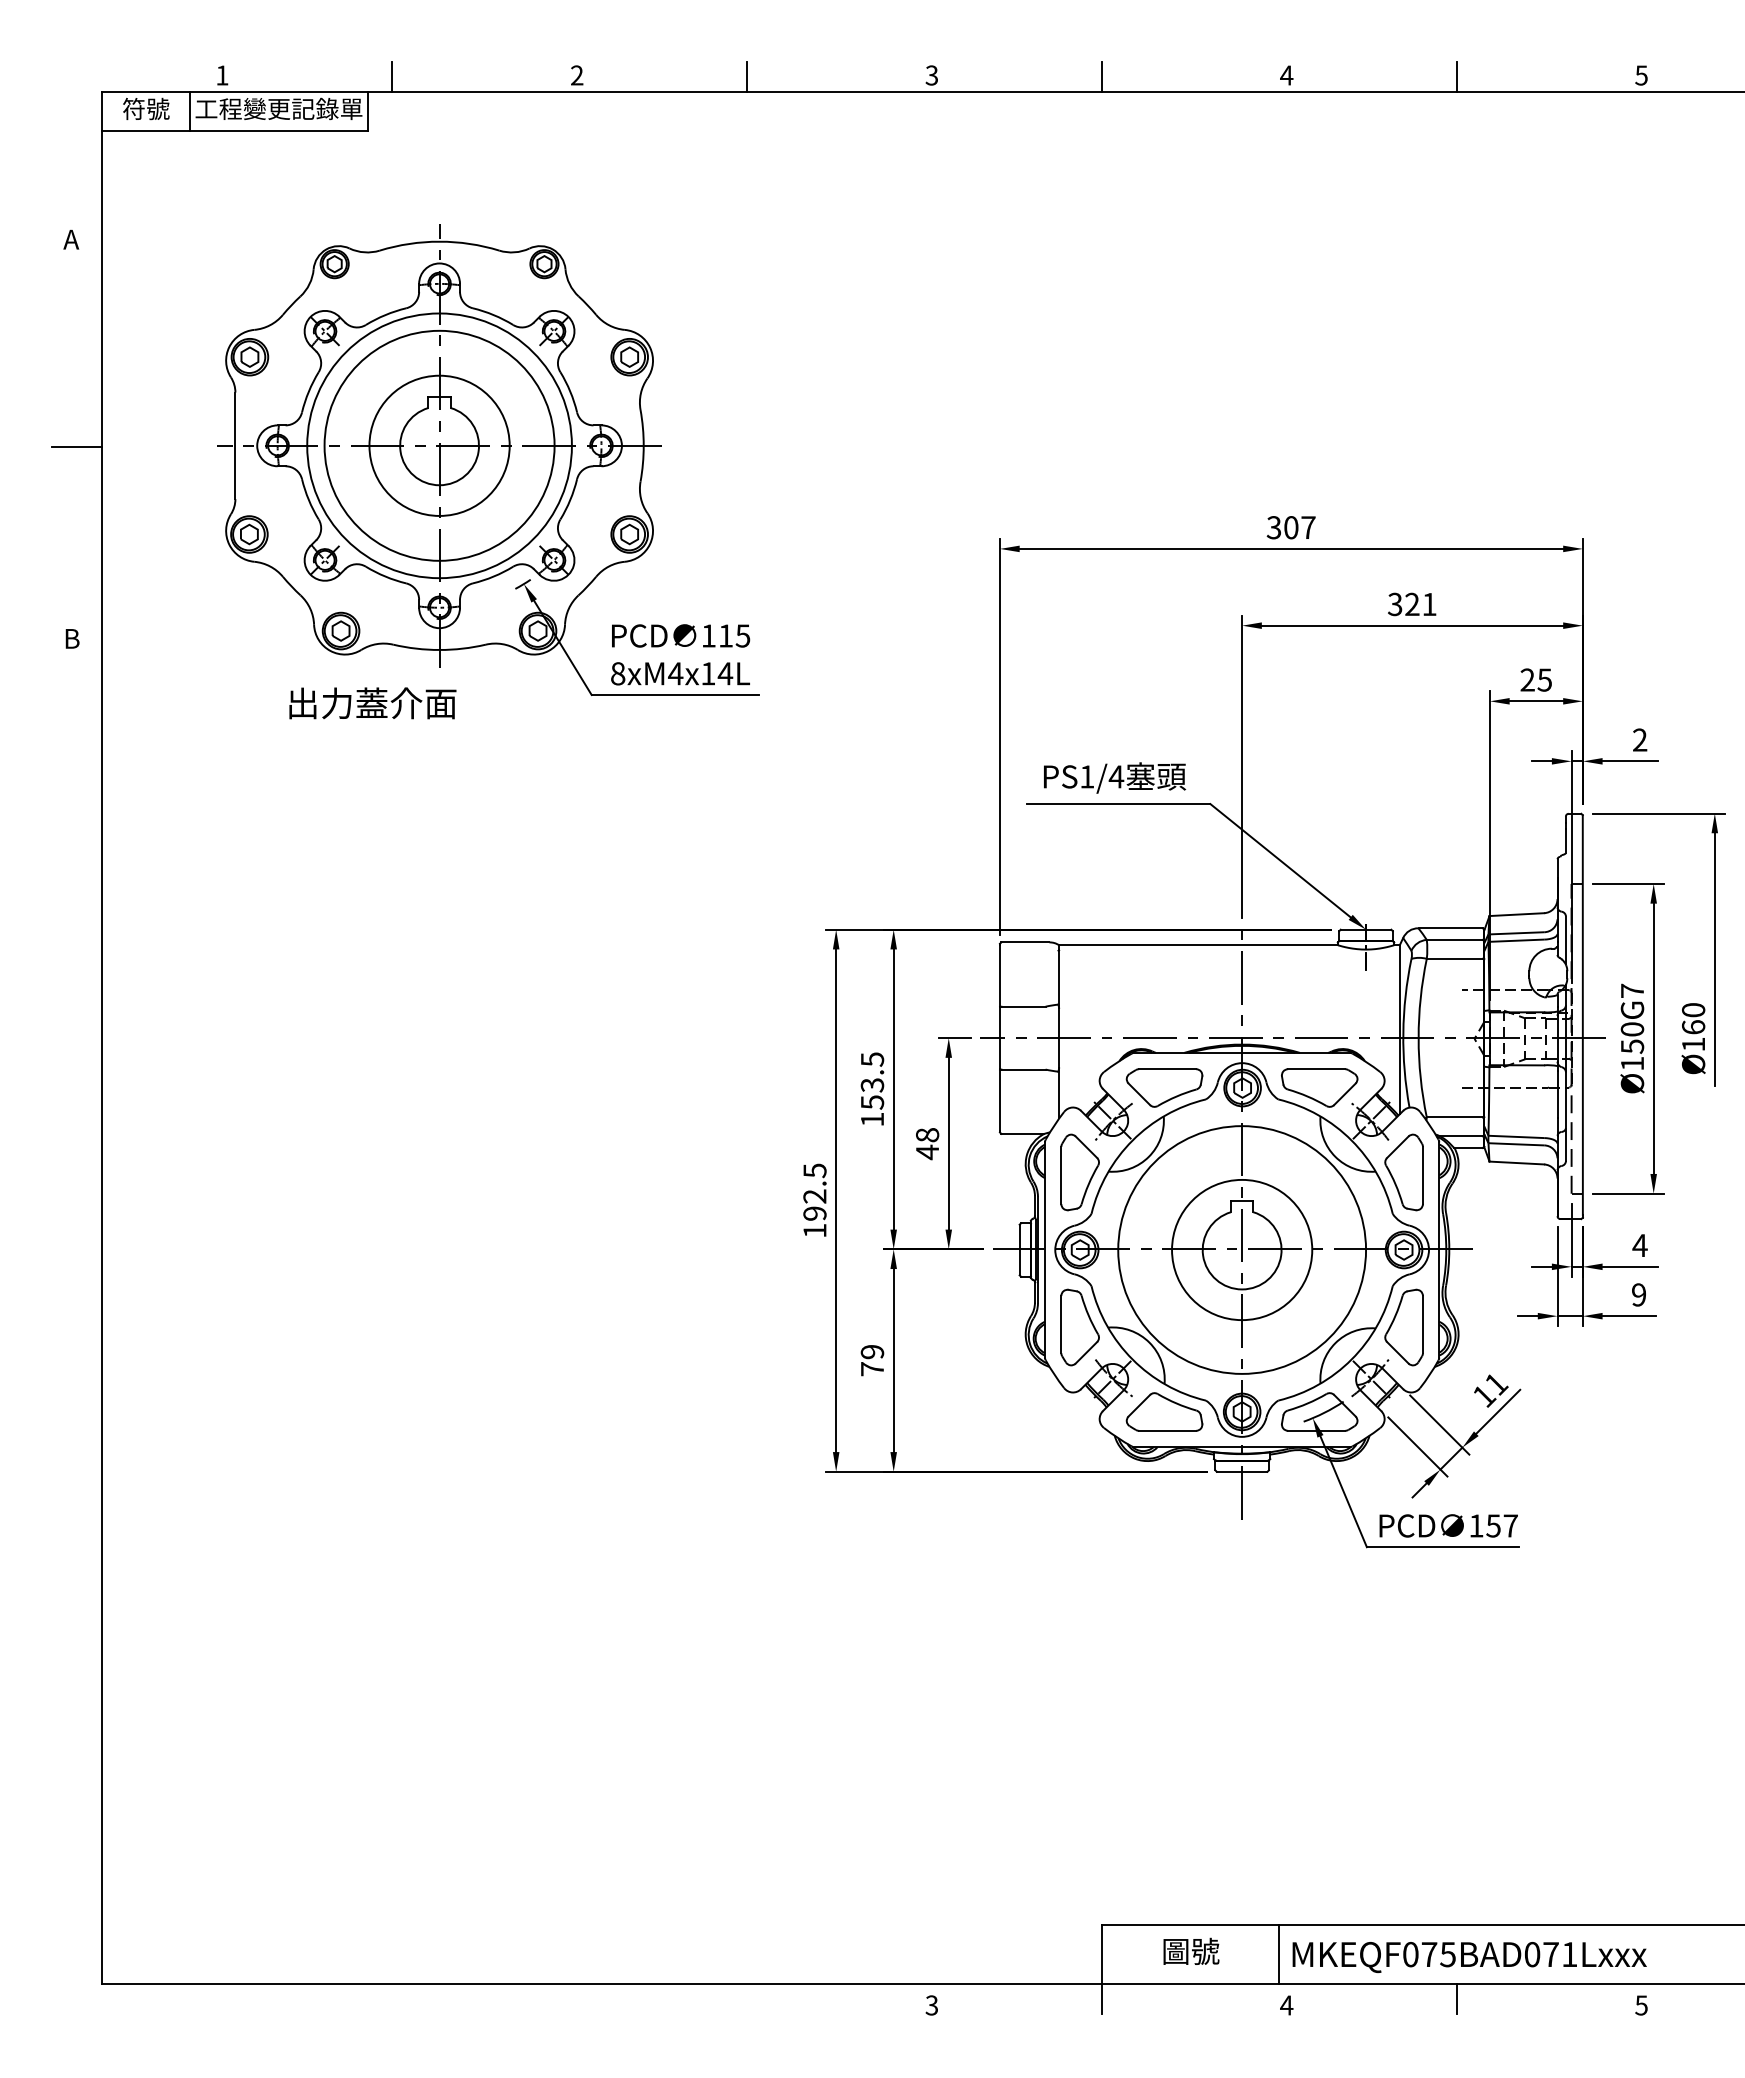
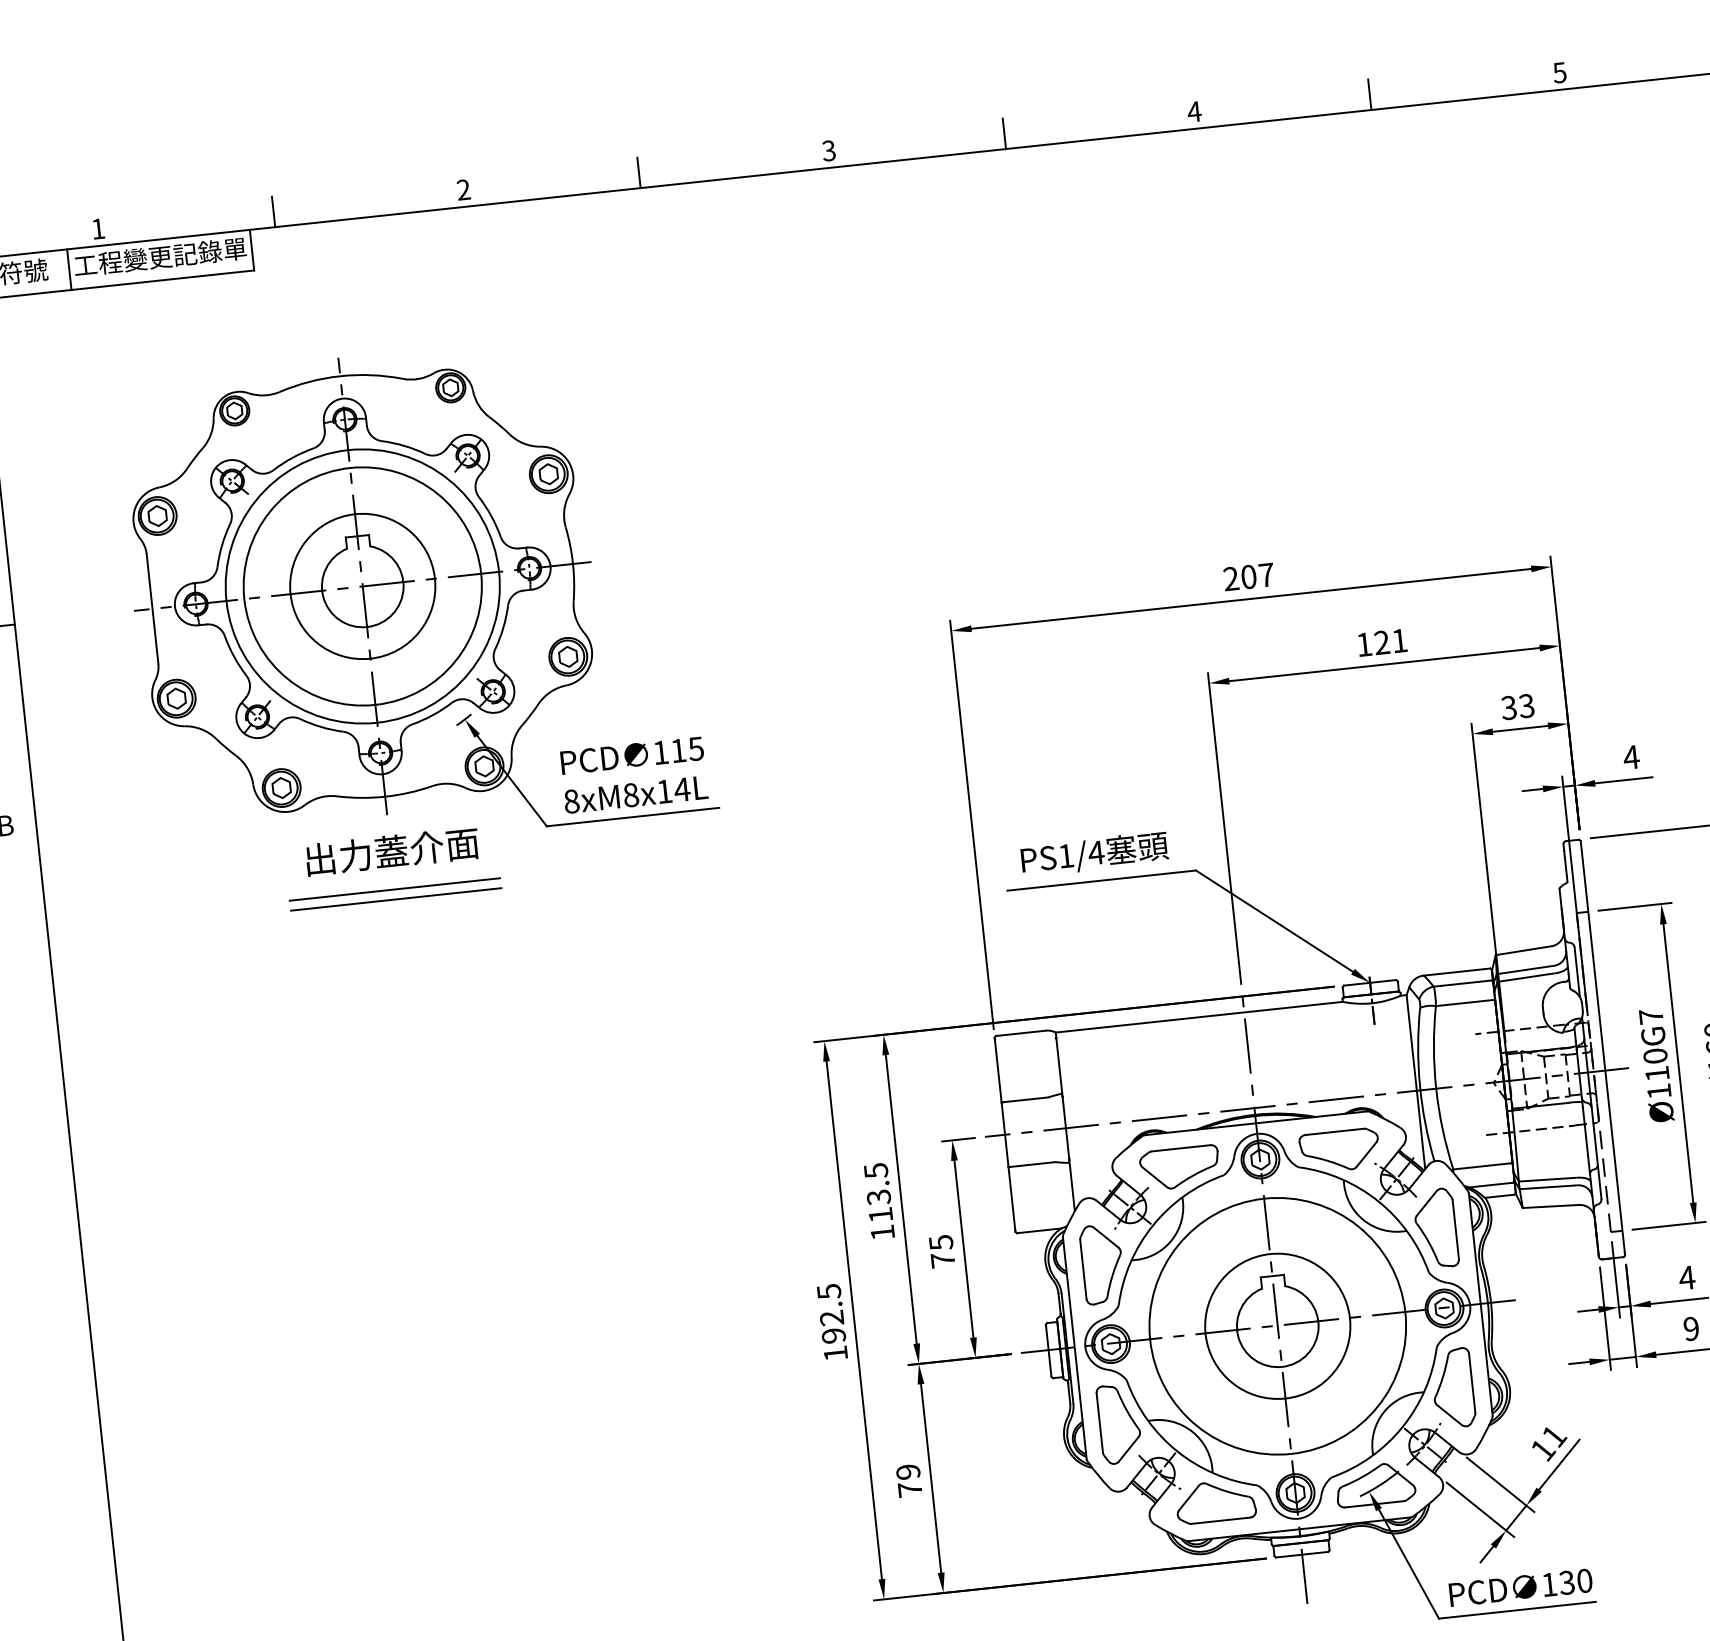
text: (1273, 527) -> (1230, 578), 307 -> 207
text: (1395, 604) -> (1364, 644), 321 -> 121
text: (675, 673) -> (630, 794), 8xM4x14L -> 8xM8x14L
text: (1535, 679) -> (1517, 706), 25 -> 33
text: (372, 703) -> (392, 851), moved
text: (1639, 739) -> (1630, 756), 2 -> 4
line: (439, 740) -> (395, 889), added
line: (439, 749) -> (396, 899), added
text: (1632, 1046) -> (1657, 1073), Ø150G7 -> Ø110G7
text: (872, 1102) -> (880, 1215), 153.5 -> 113.5
text: (927, 1144) -> (942, 1252), 48 -> 75
text: (1502, 1525) -> (1576, 1581), 157 -> 130

